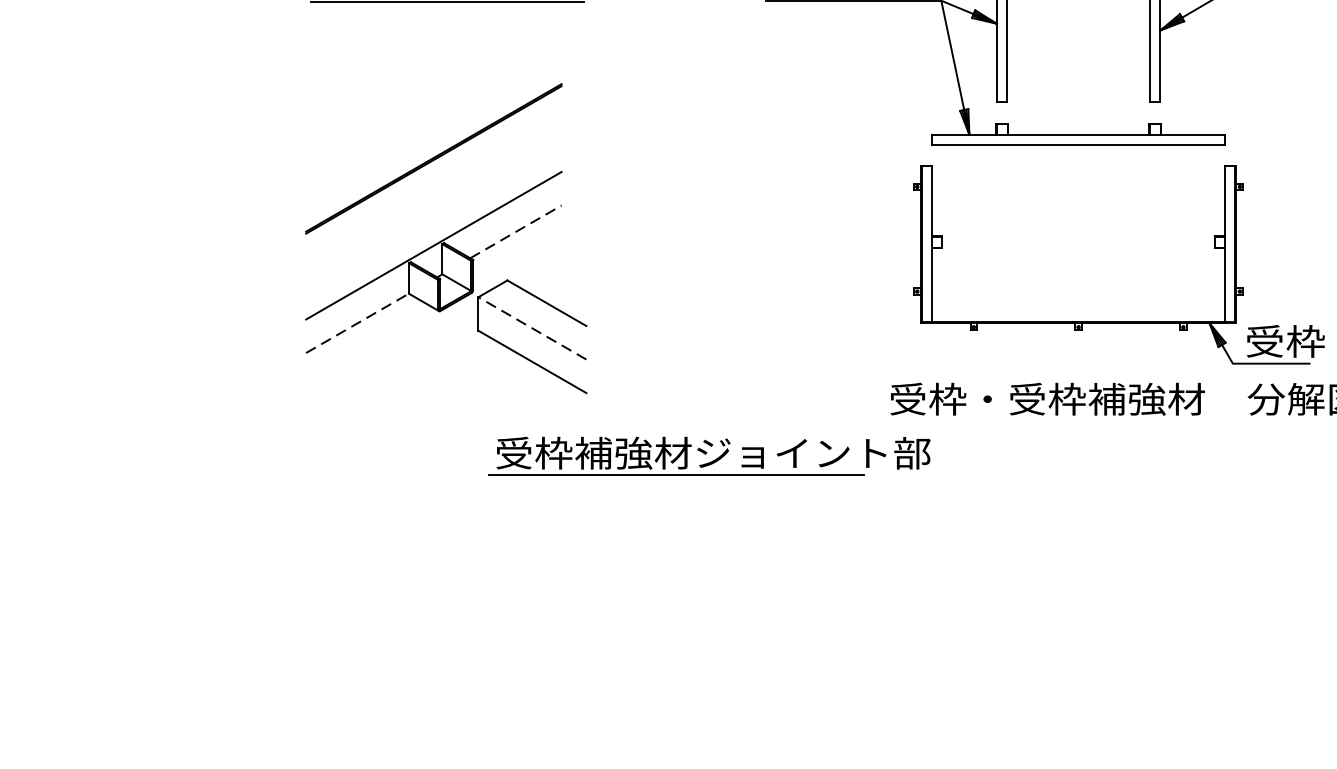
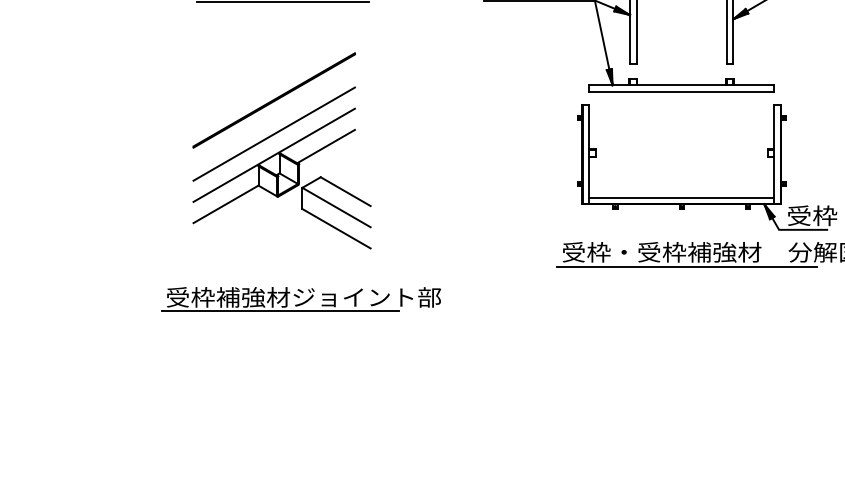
line: (432, 211) -> (273, 133), added
line: (516, 231) -> (326, 146), dashed -> solid
line: (1078, 312) -> (681, 197), added
line: (358, 323) -> (226, 204), dashed -> solid
line: (532, 328) -> (336, 207), dashed -> solid
line: (1086, 421) -> (686, 266), added
part: (708, 456) -> (300, 299), moved

